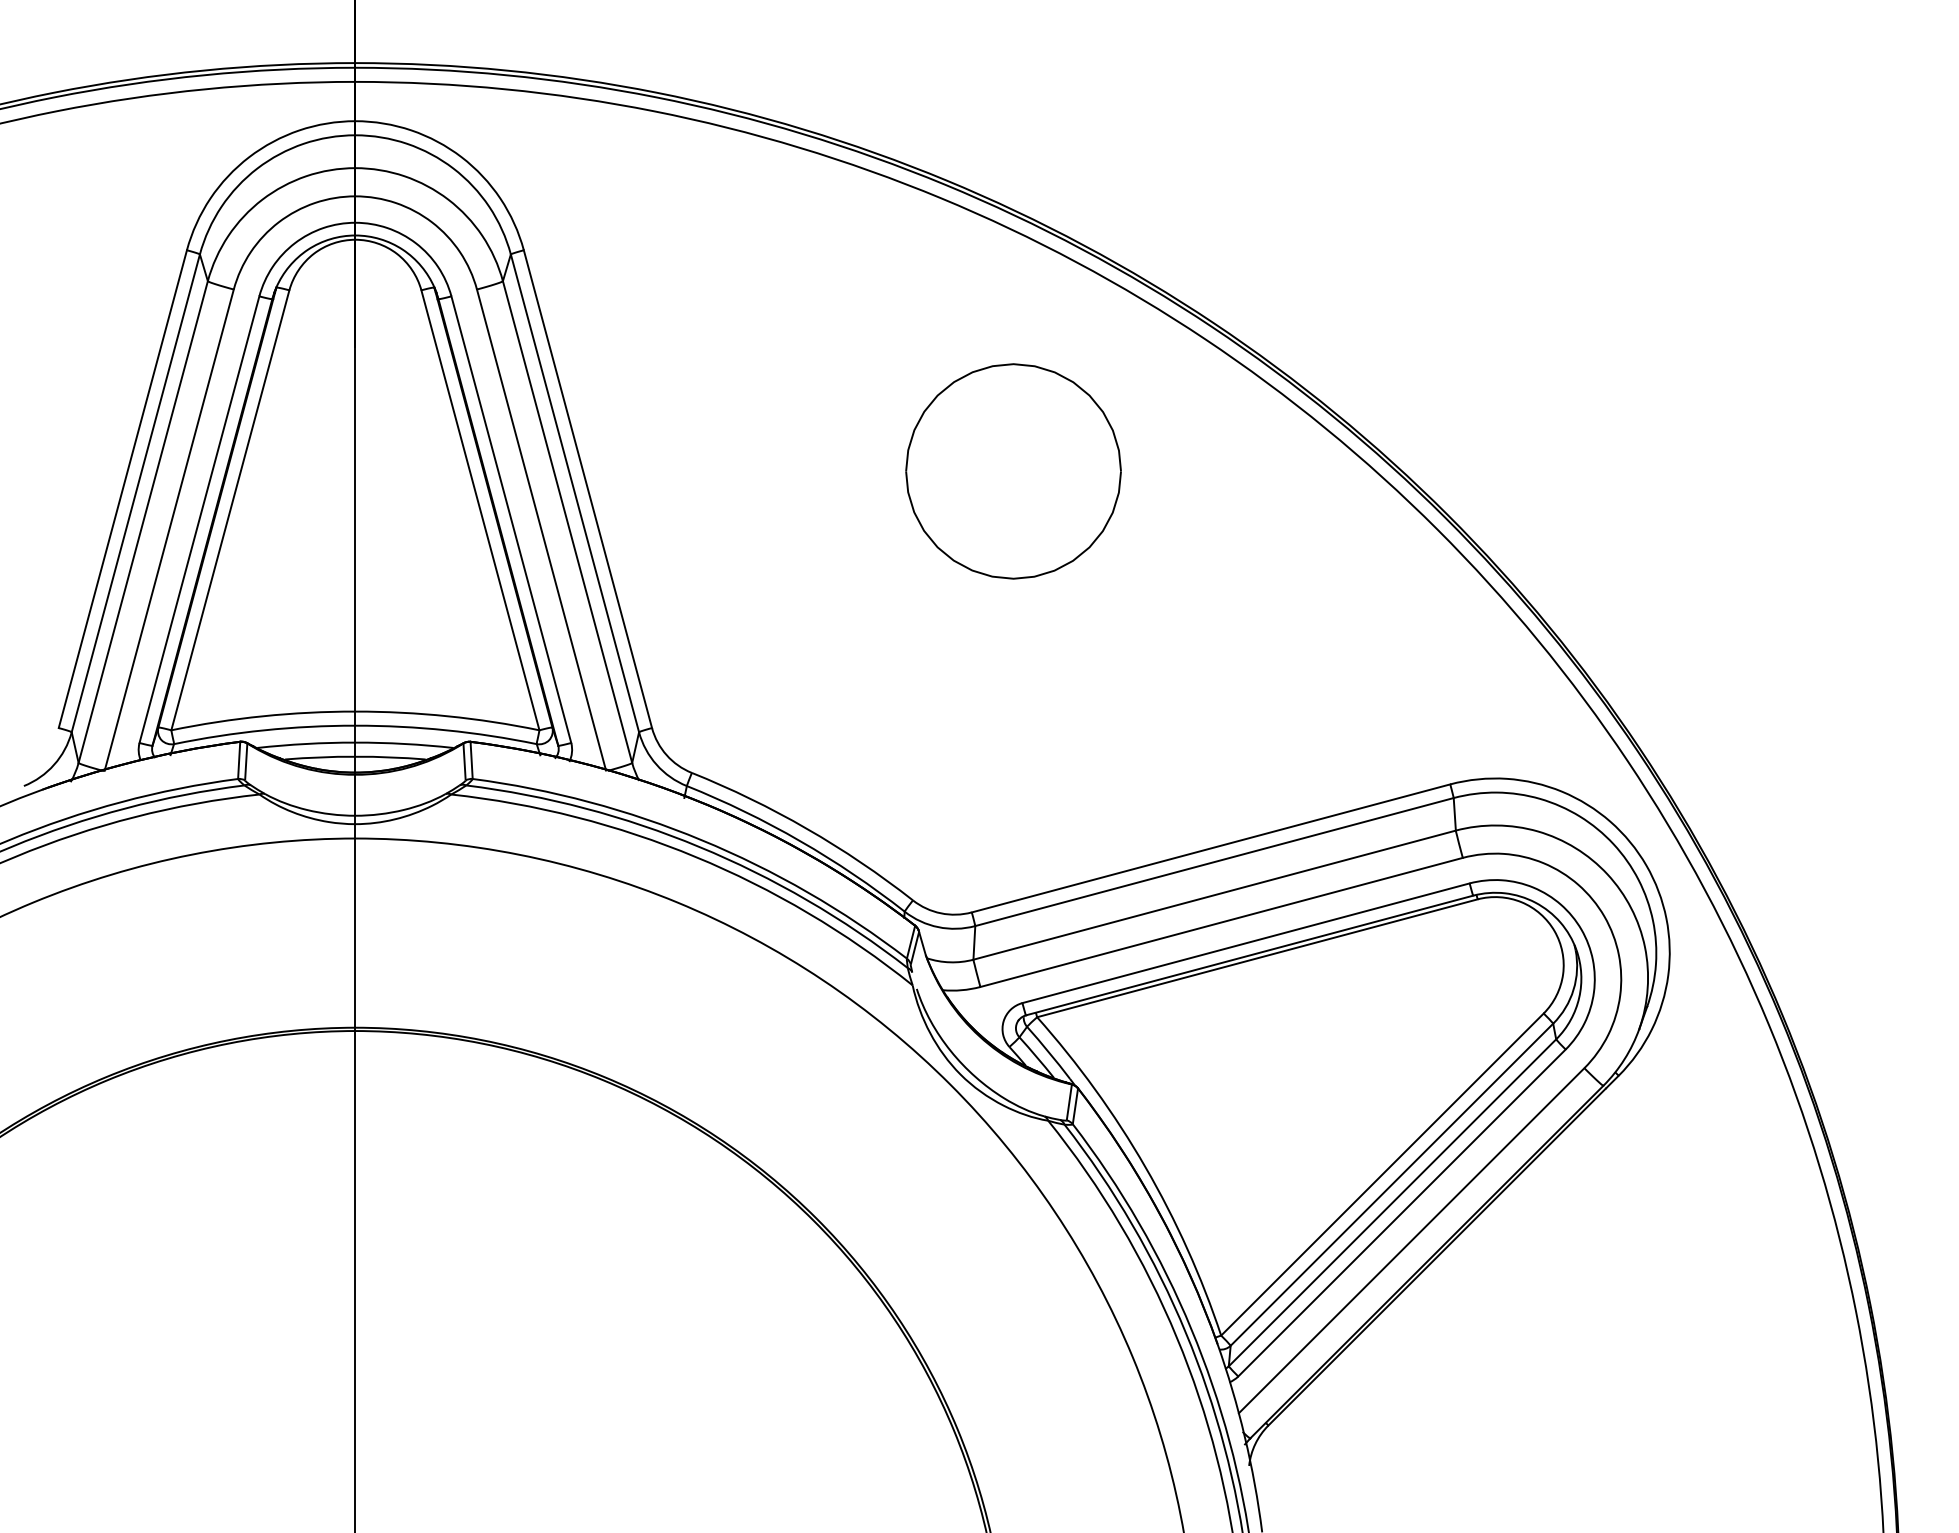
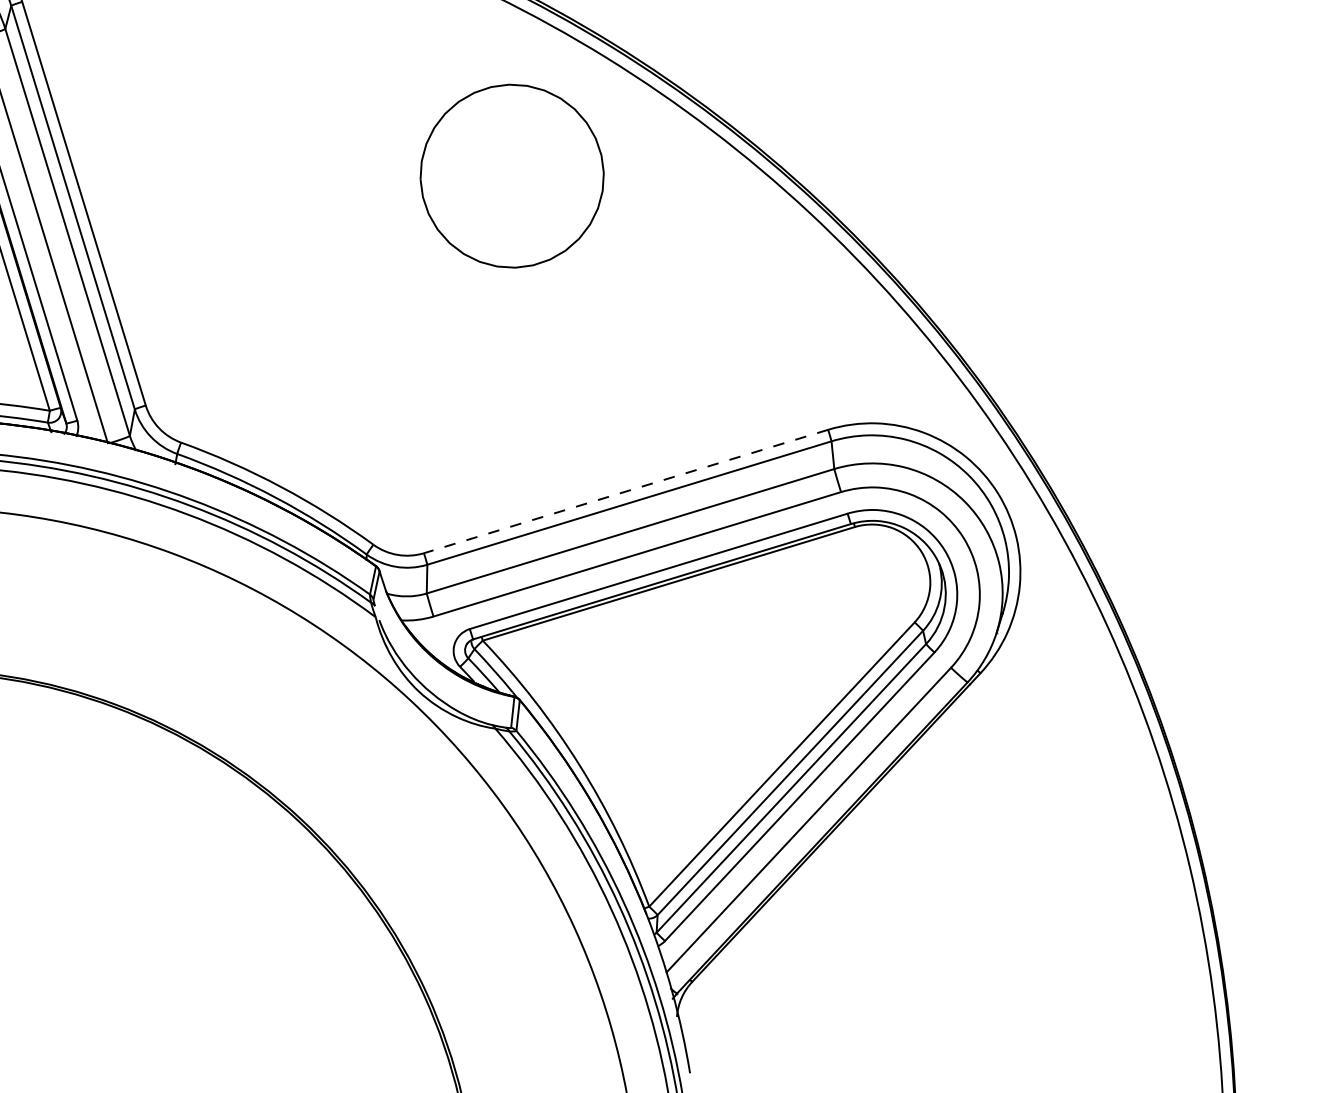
part: (1013, 471) -> (512, 176), moved
line: (1211, 848) -> (626, 491), solid -> dashed

